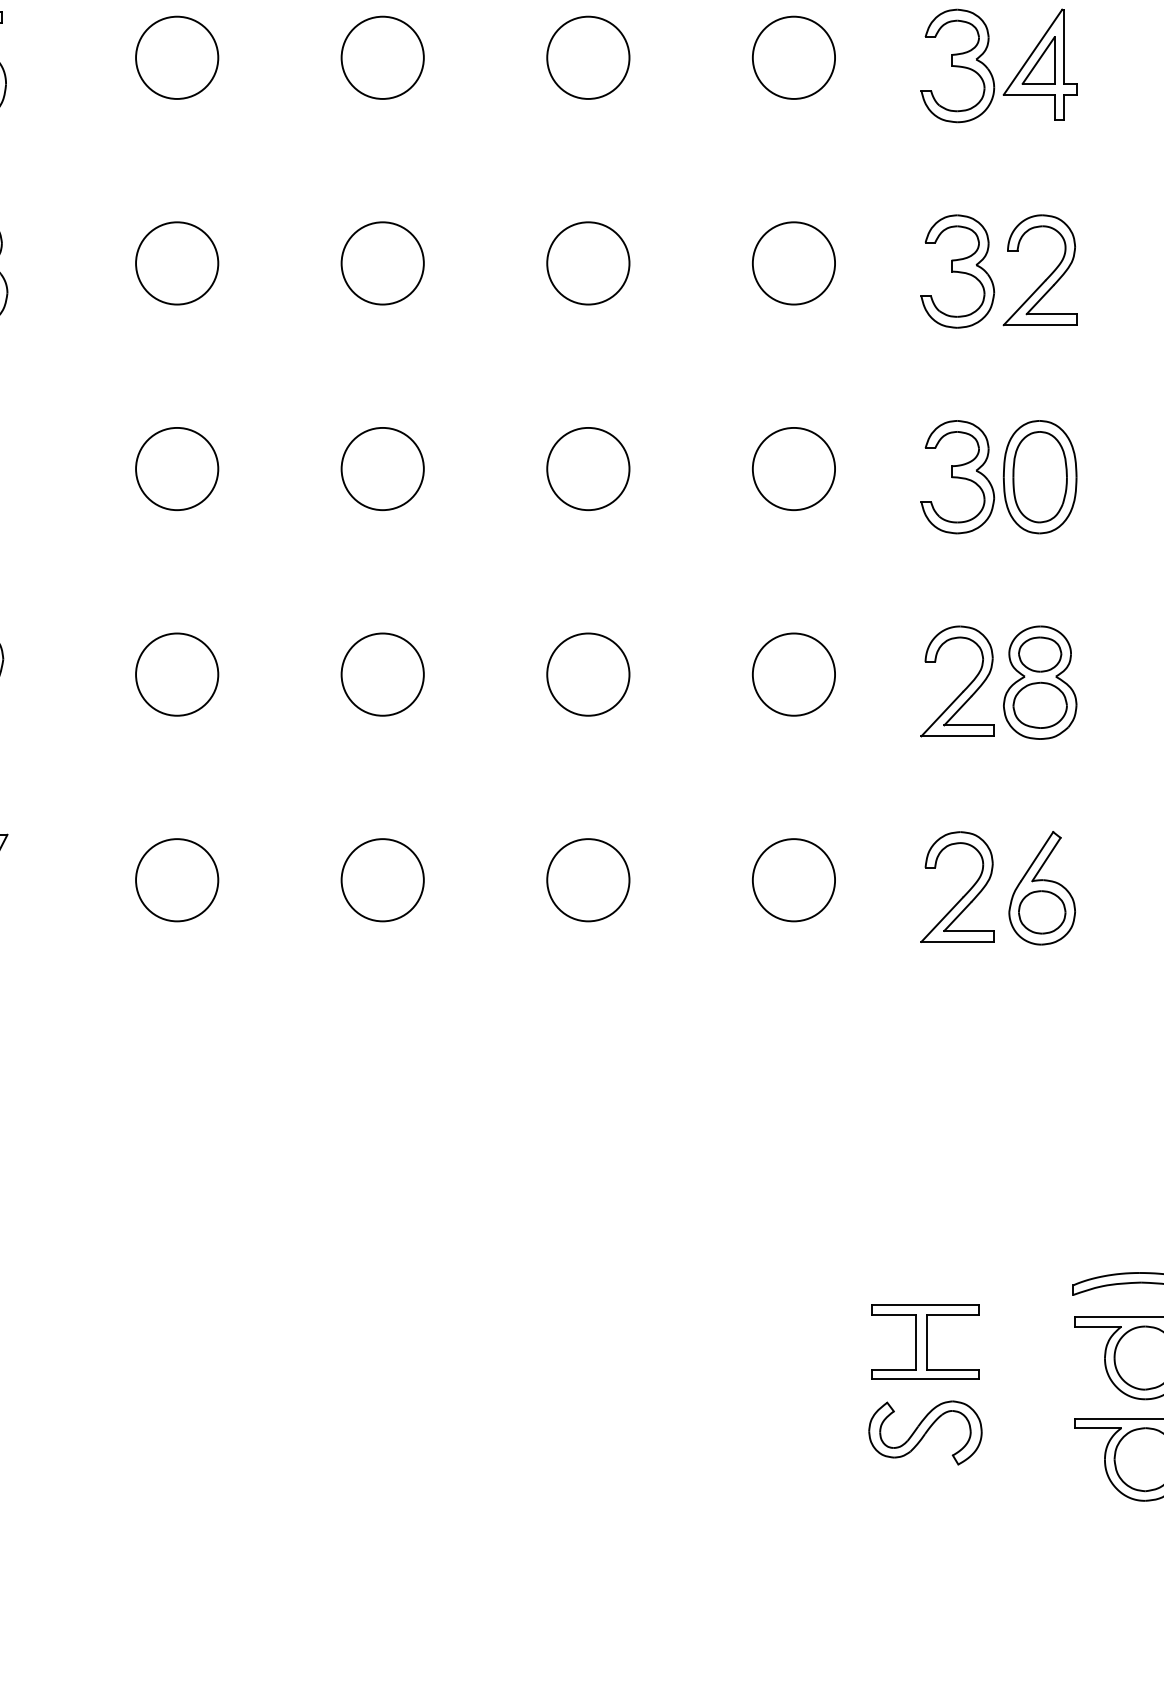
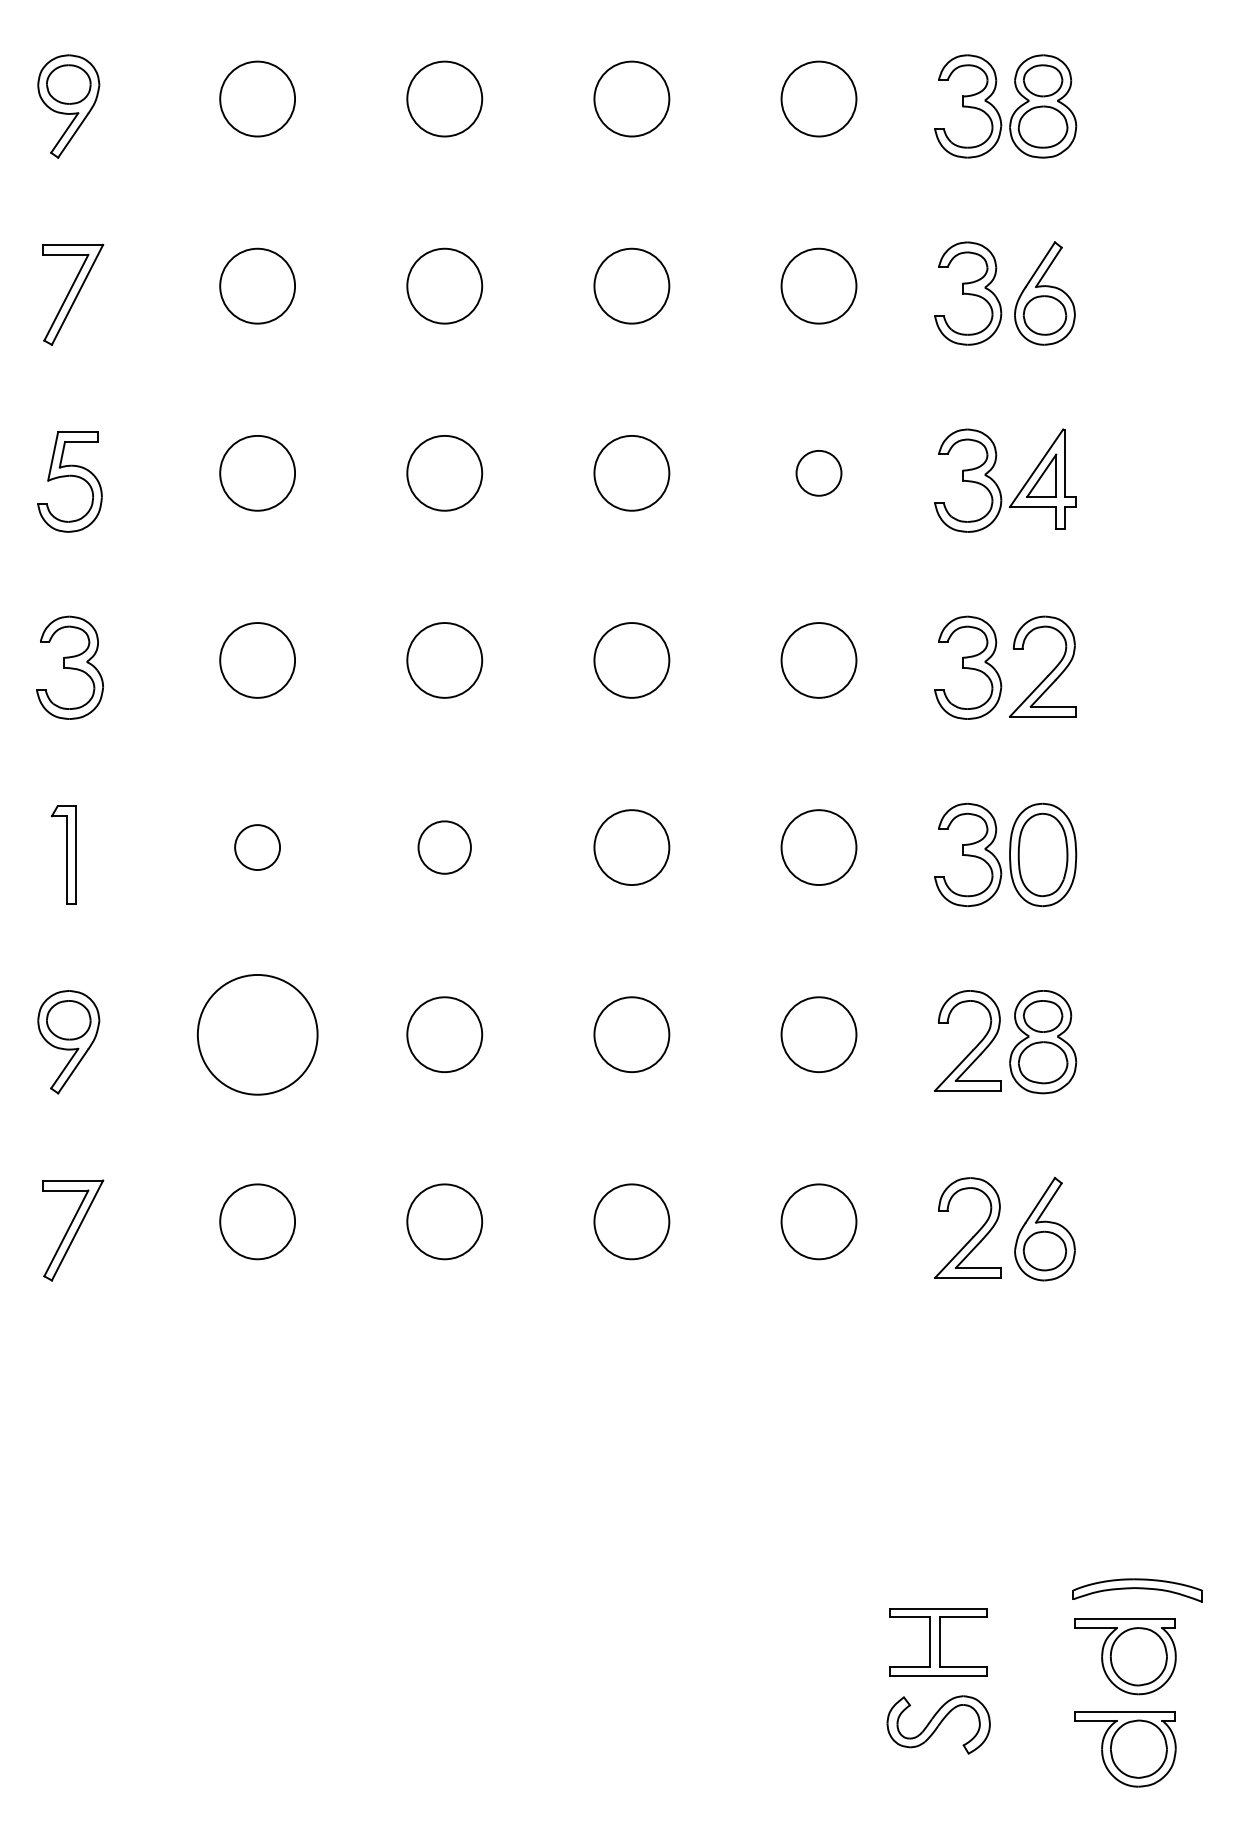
circle: (793, 56) -> (818, 472), size x0.6
circle: (177, 468) -> (257, 847), size x0.6
circle: (382, 468) -> (444, 847), size x0.7
circle: (177, 674) -> (257, 1034), size x1.6

